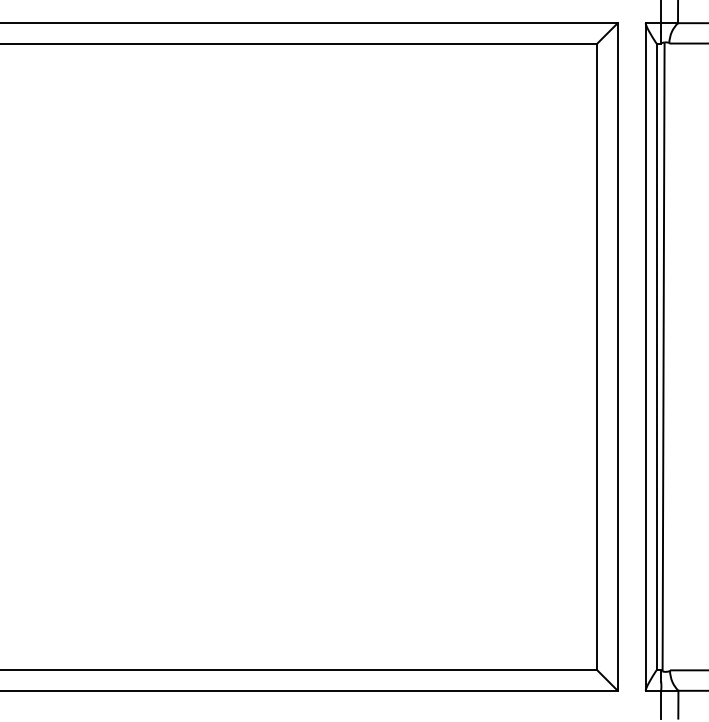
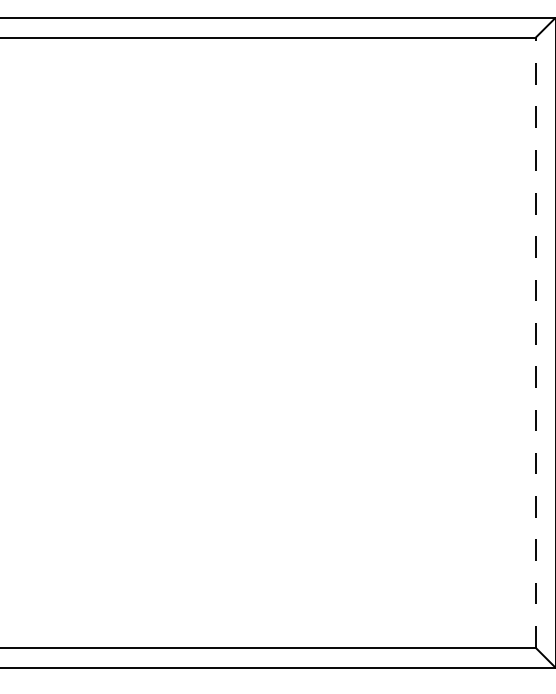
line: (597, 356) -> (535, 342), solid -> dashed

